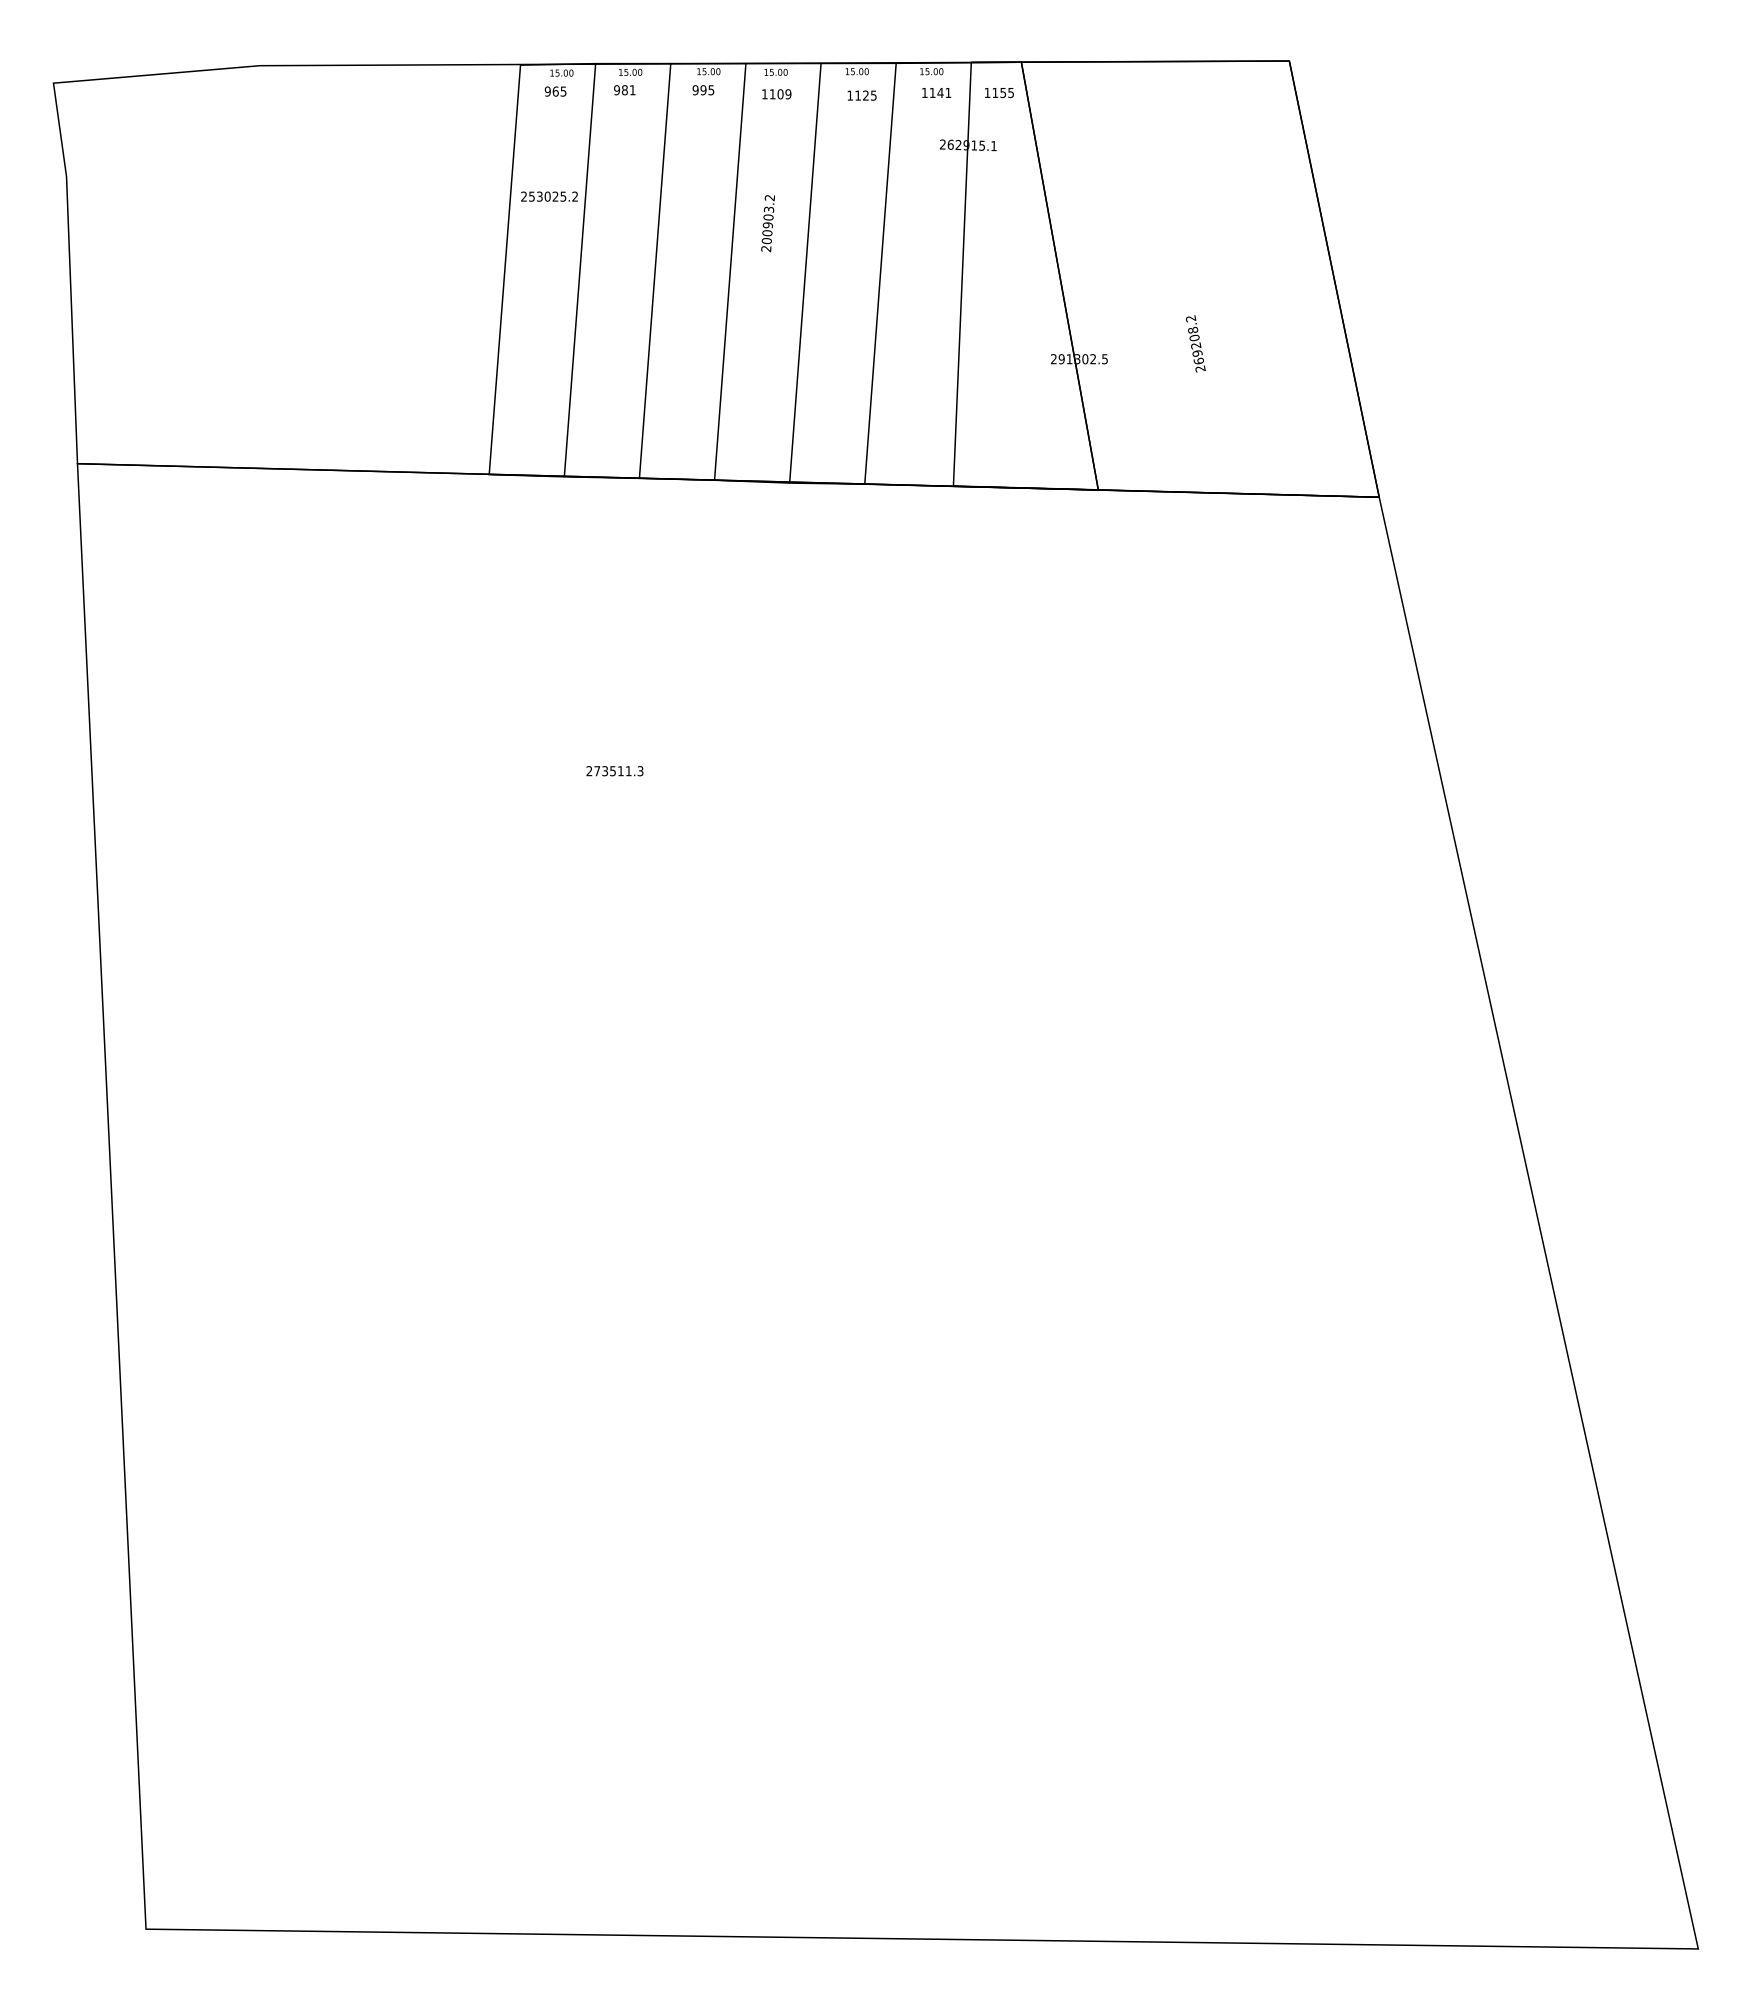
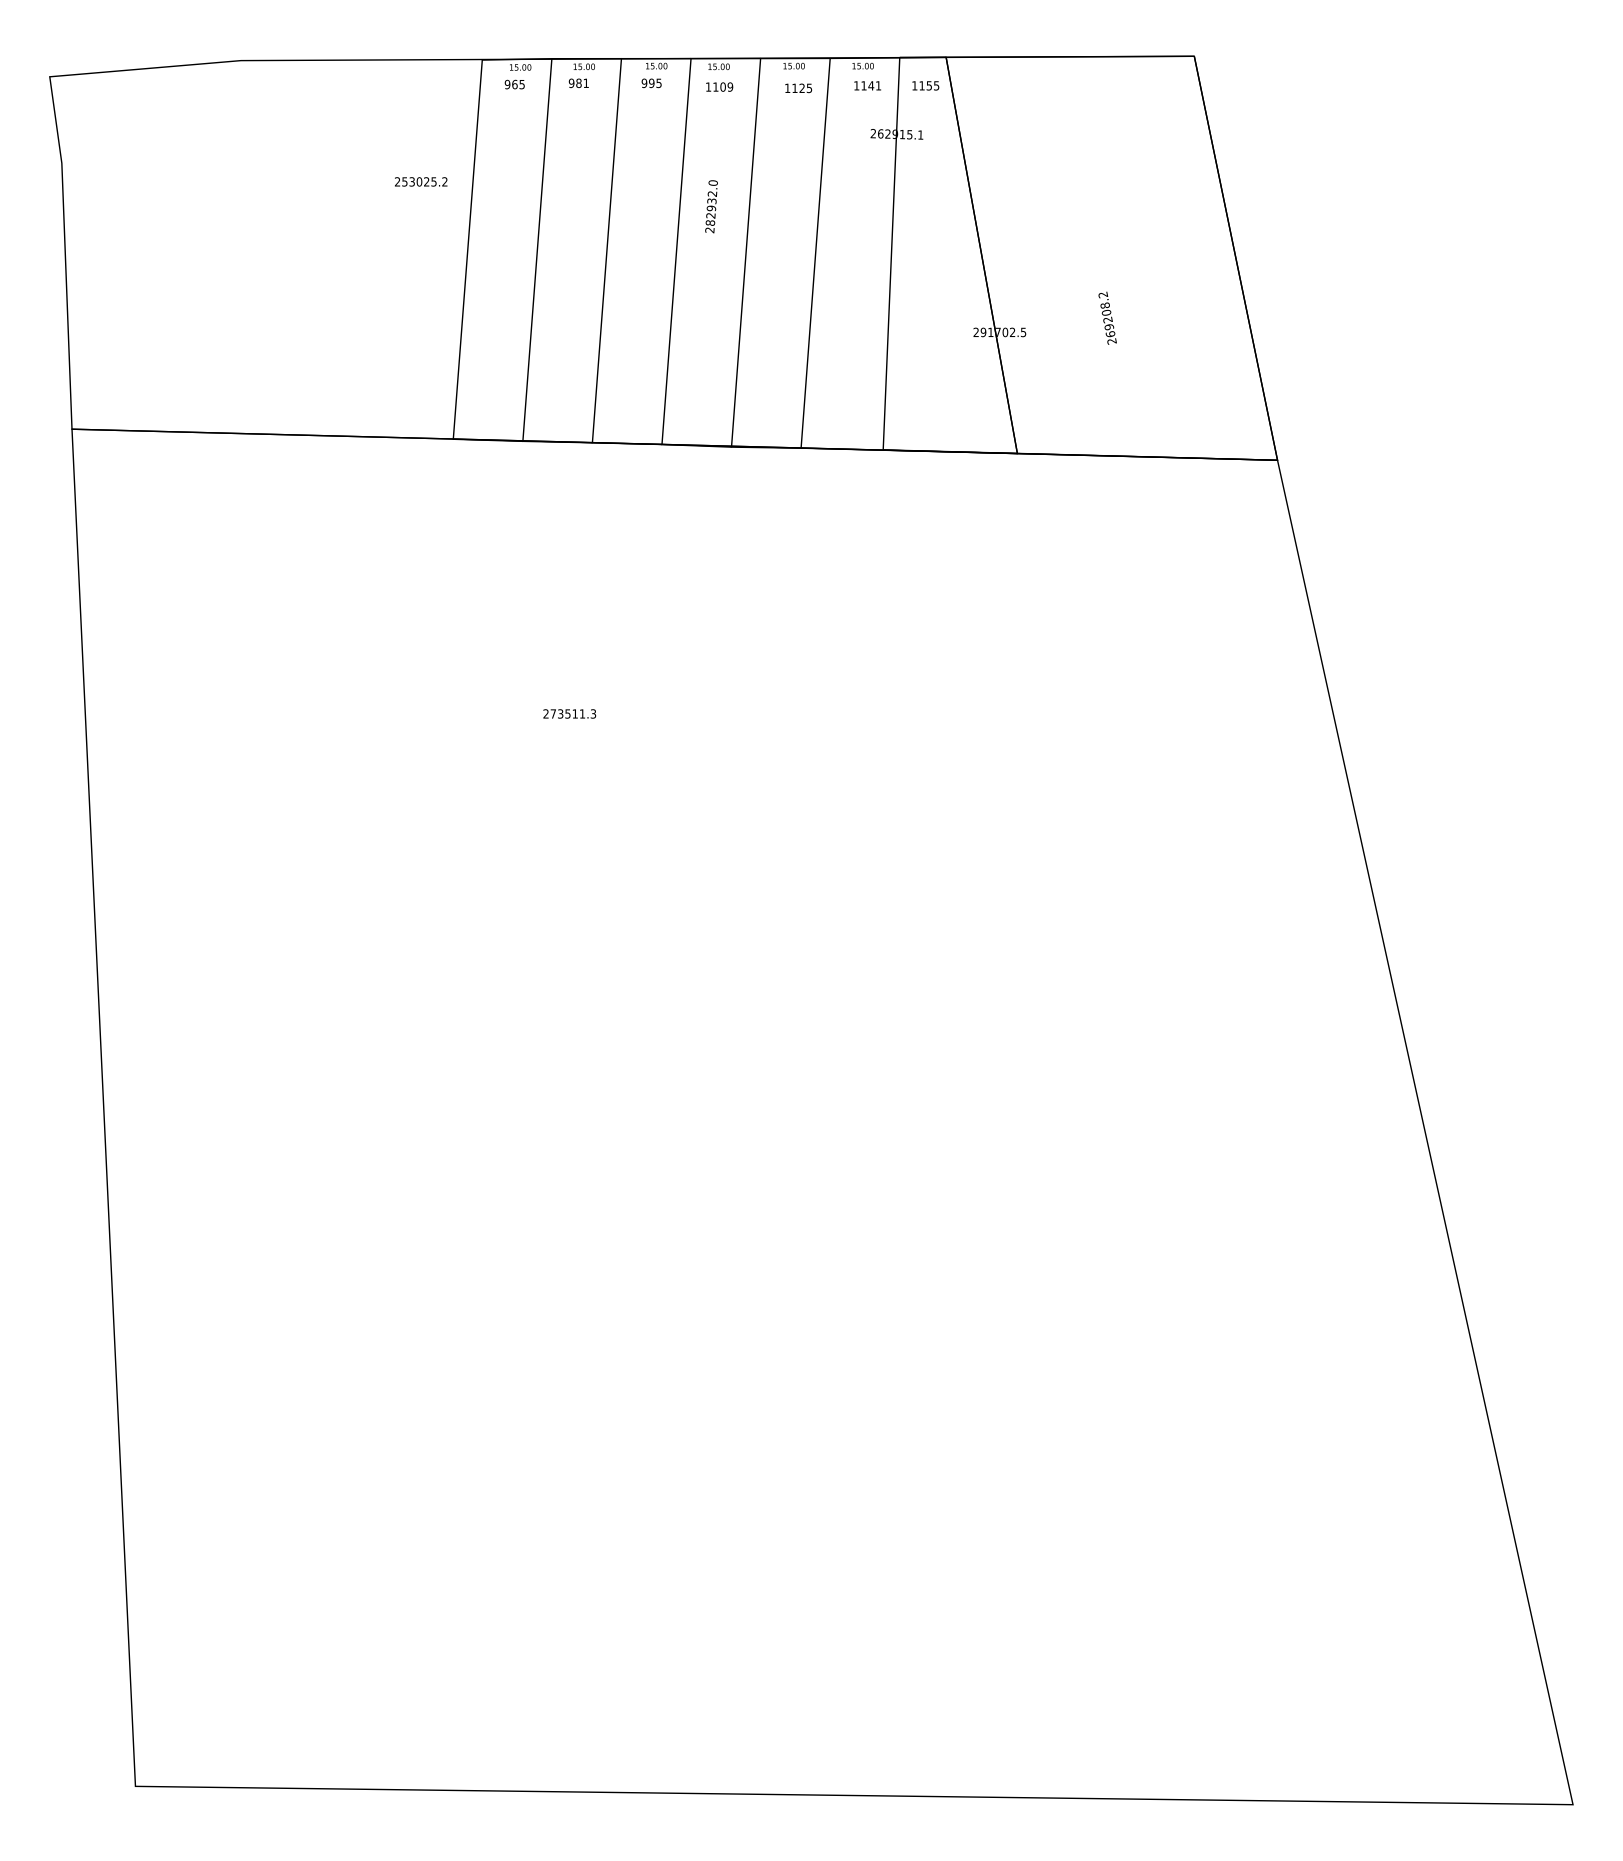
text: (549, 196) -> (421, 181), moved
text: (768, 219) -> (711, 203), 200903.2 -> 282932.0
text: (1077, 359) -> (998, 332), 291302.5 -> 291702.5

